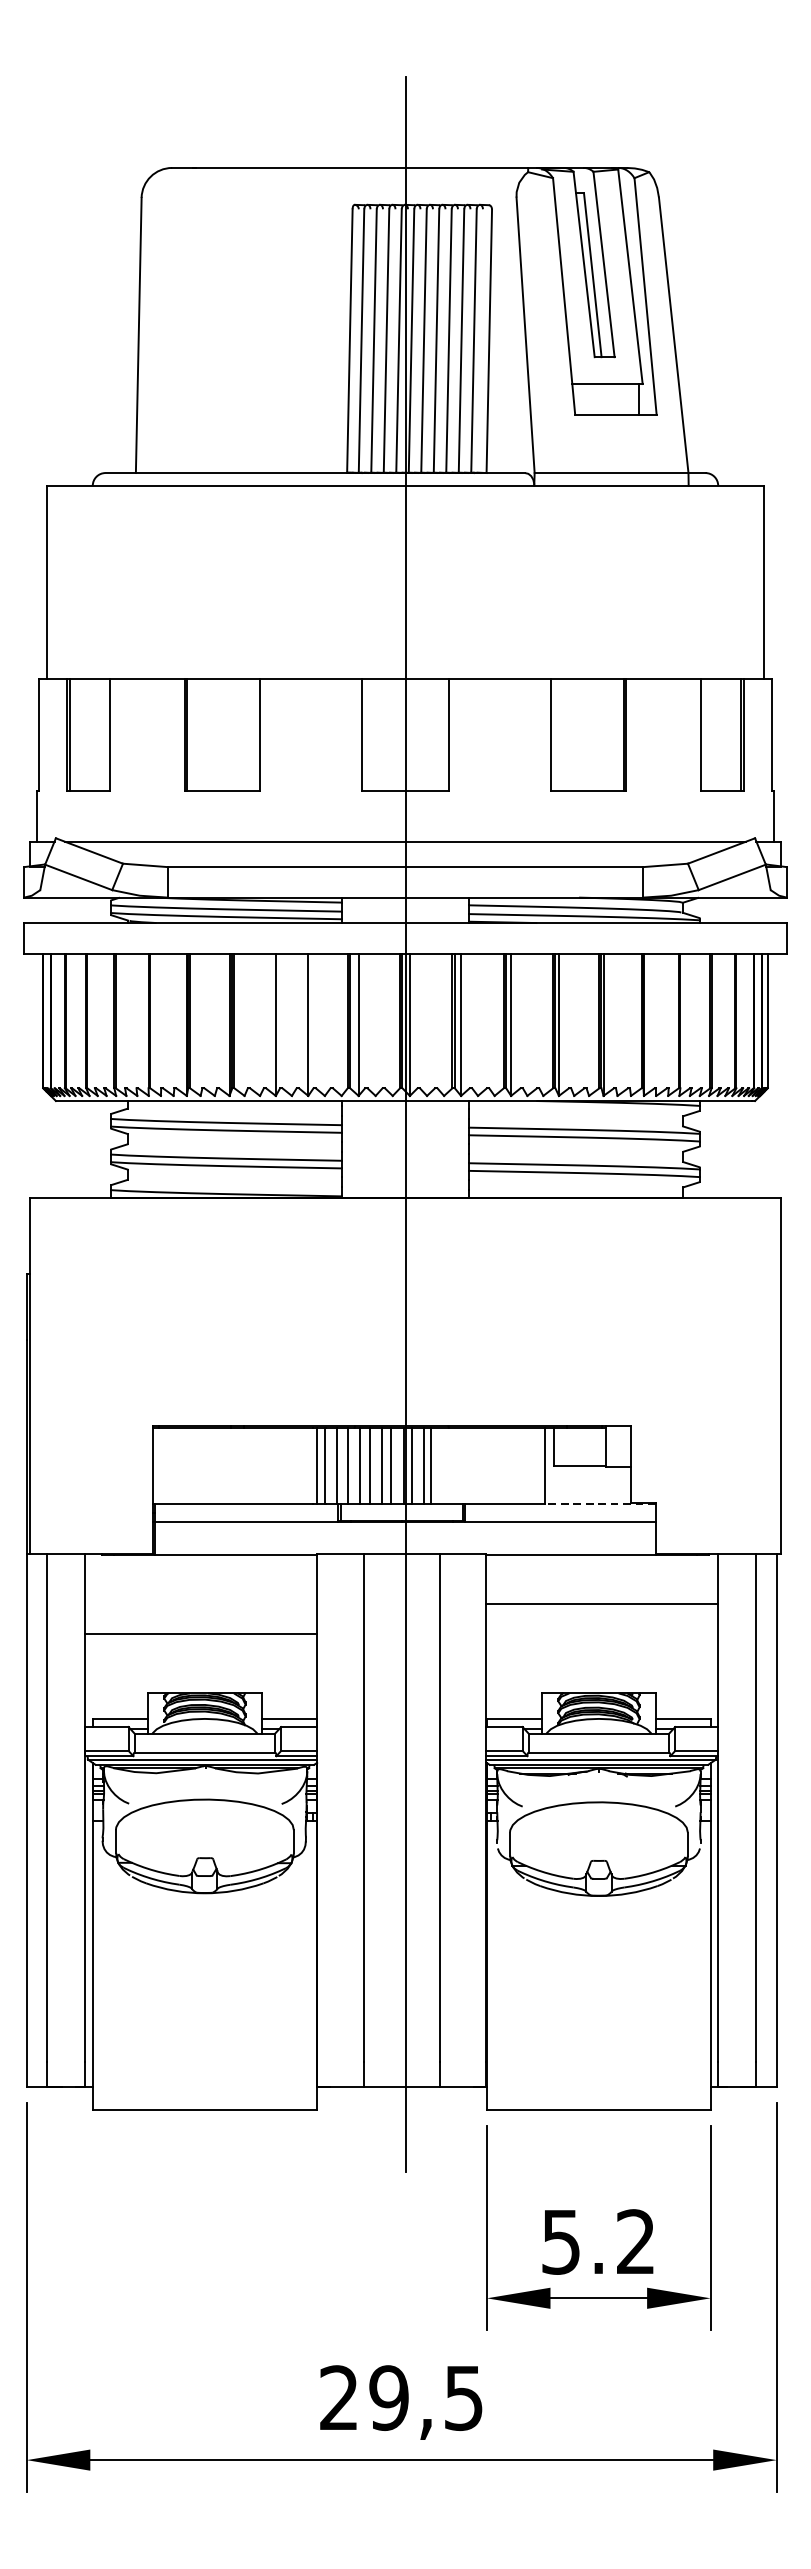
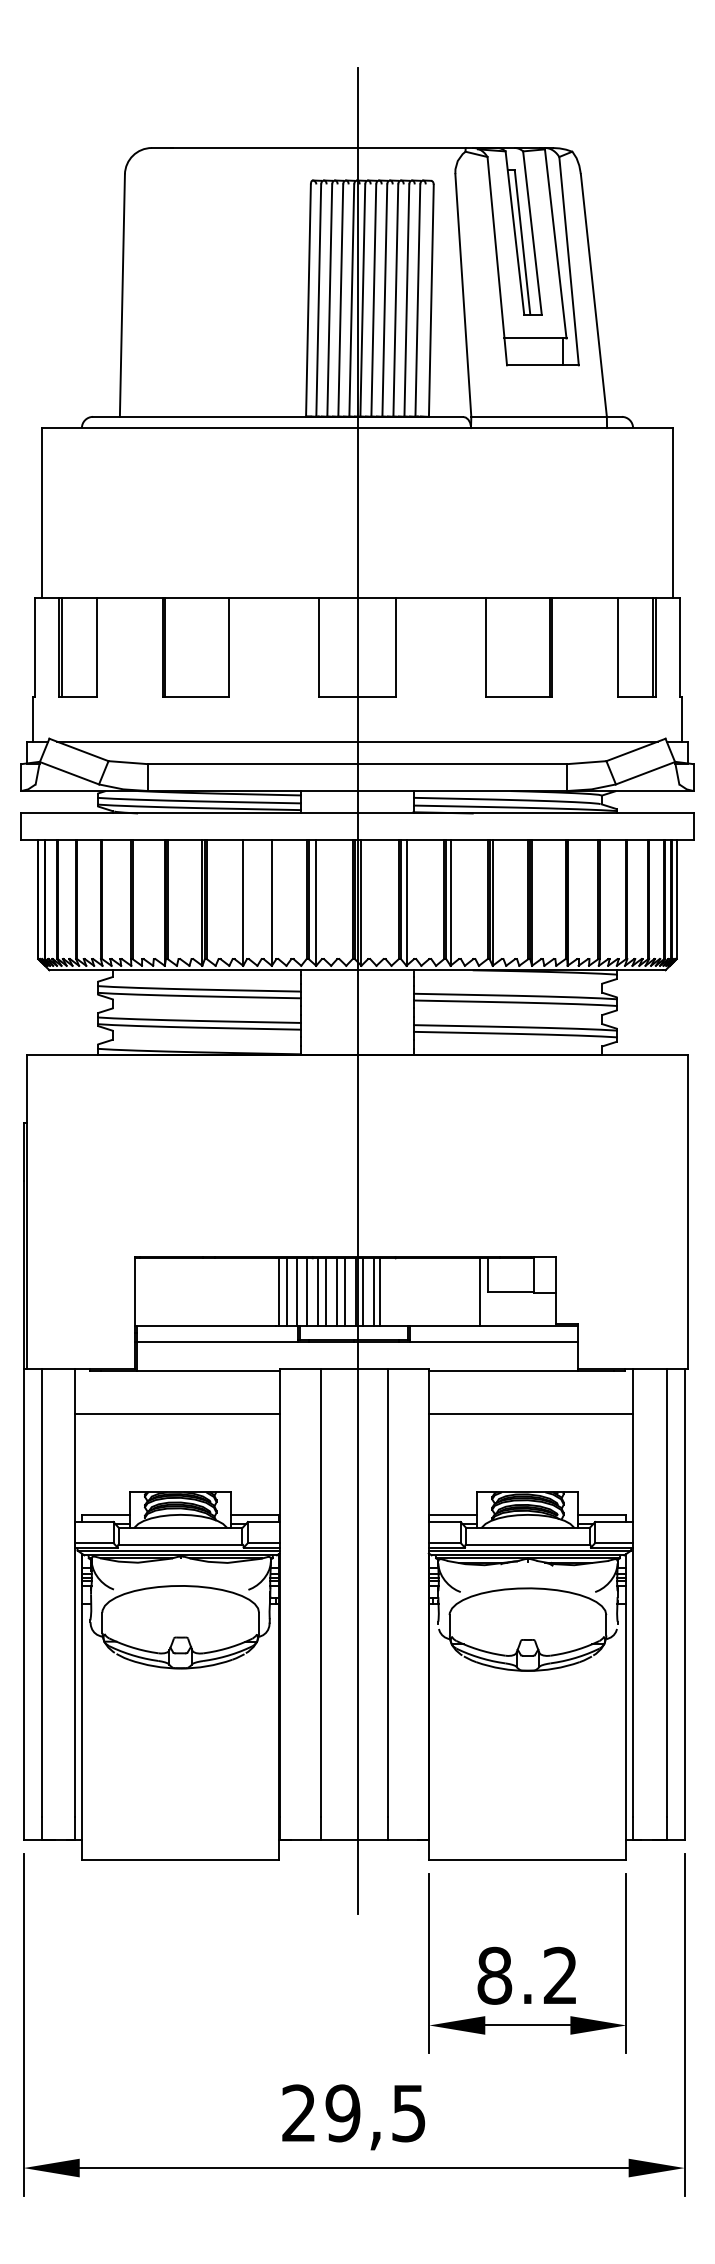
line: (600, 1504) -> (529, 1325), dashed -> solid
line: (201, 1633) -> (177, 1413), moved
text: (560, 2241) -> (494, 1975), 5.2 -> 8.2

